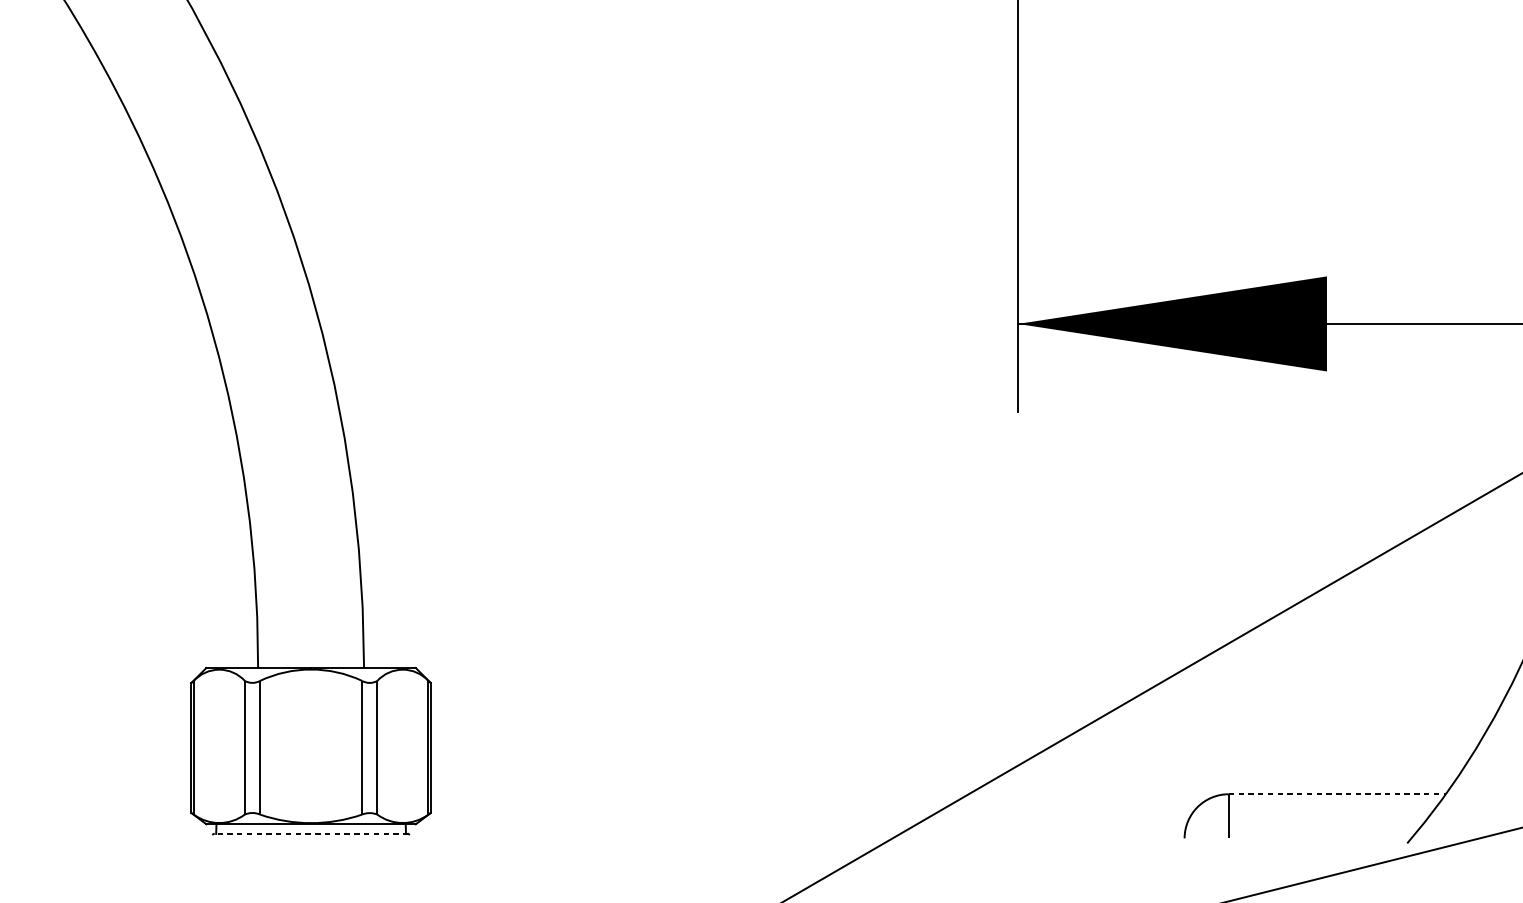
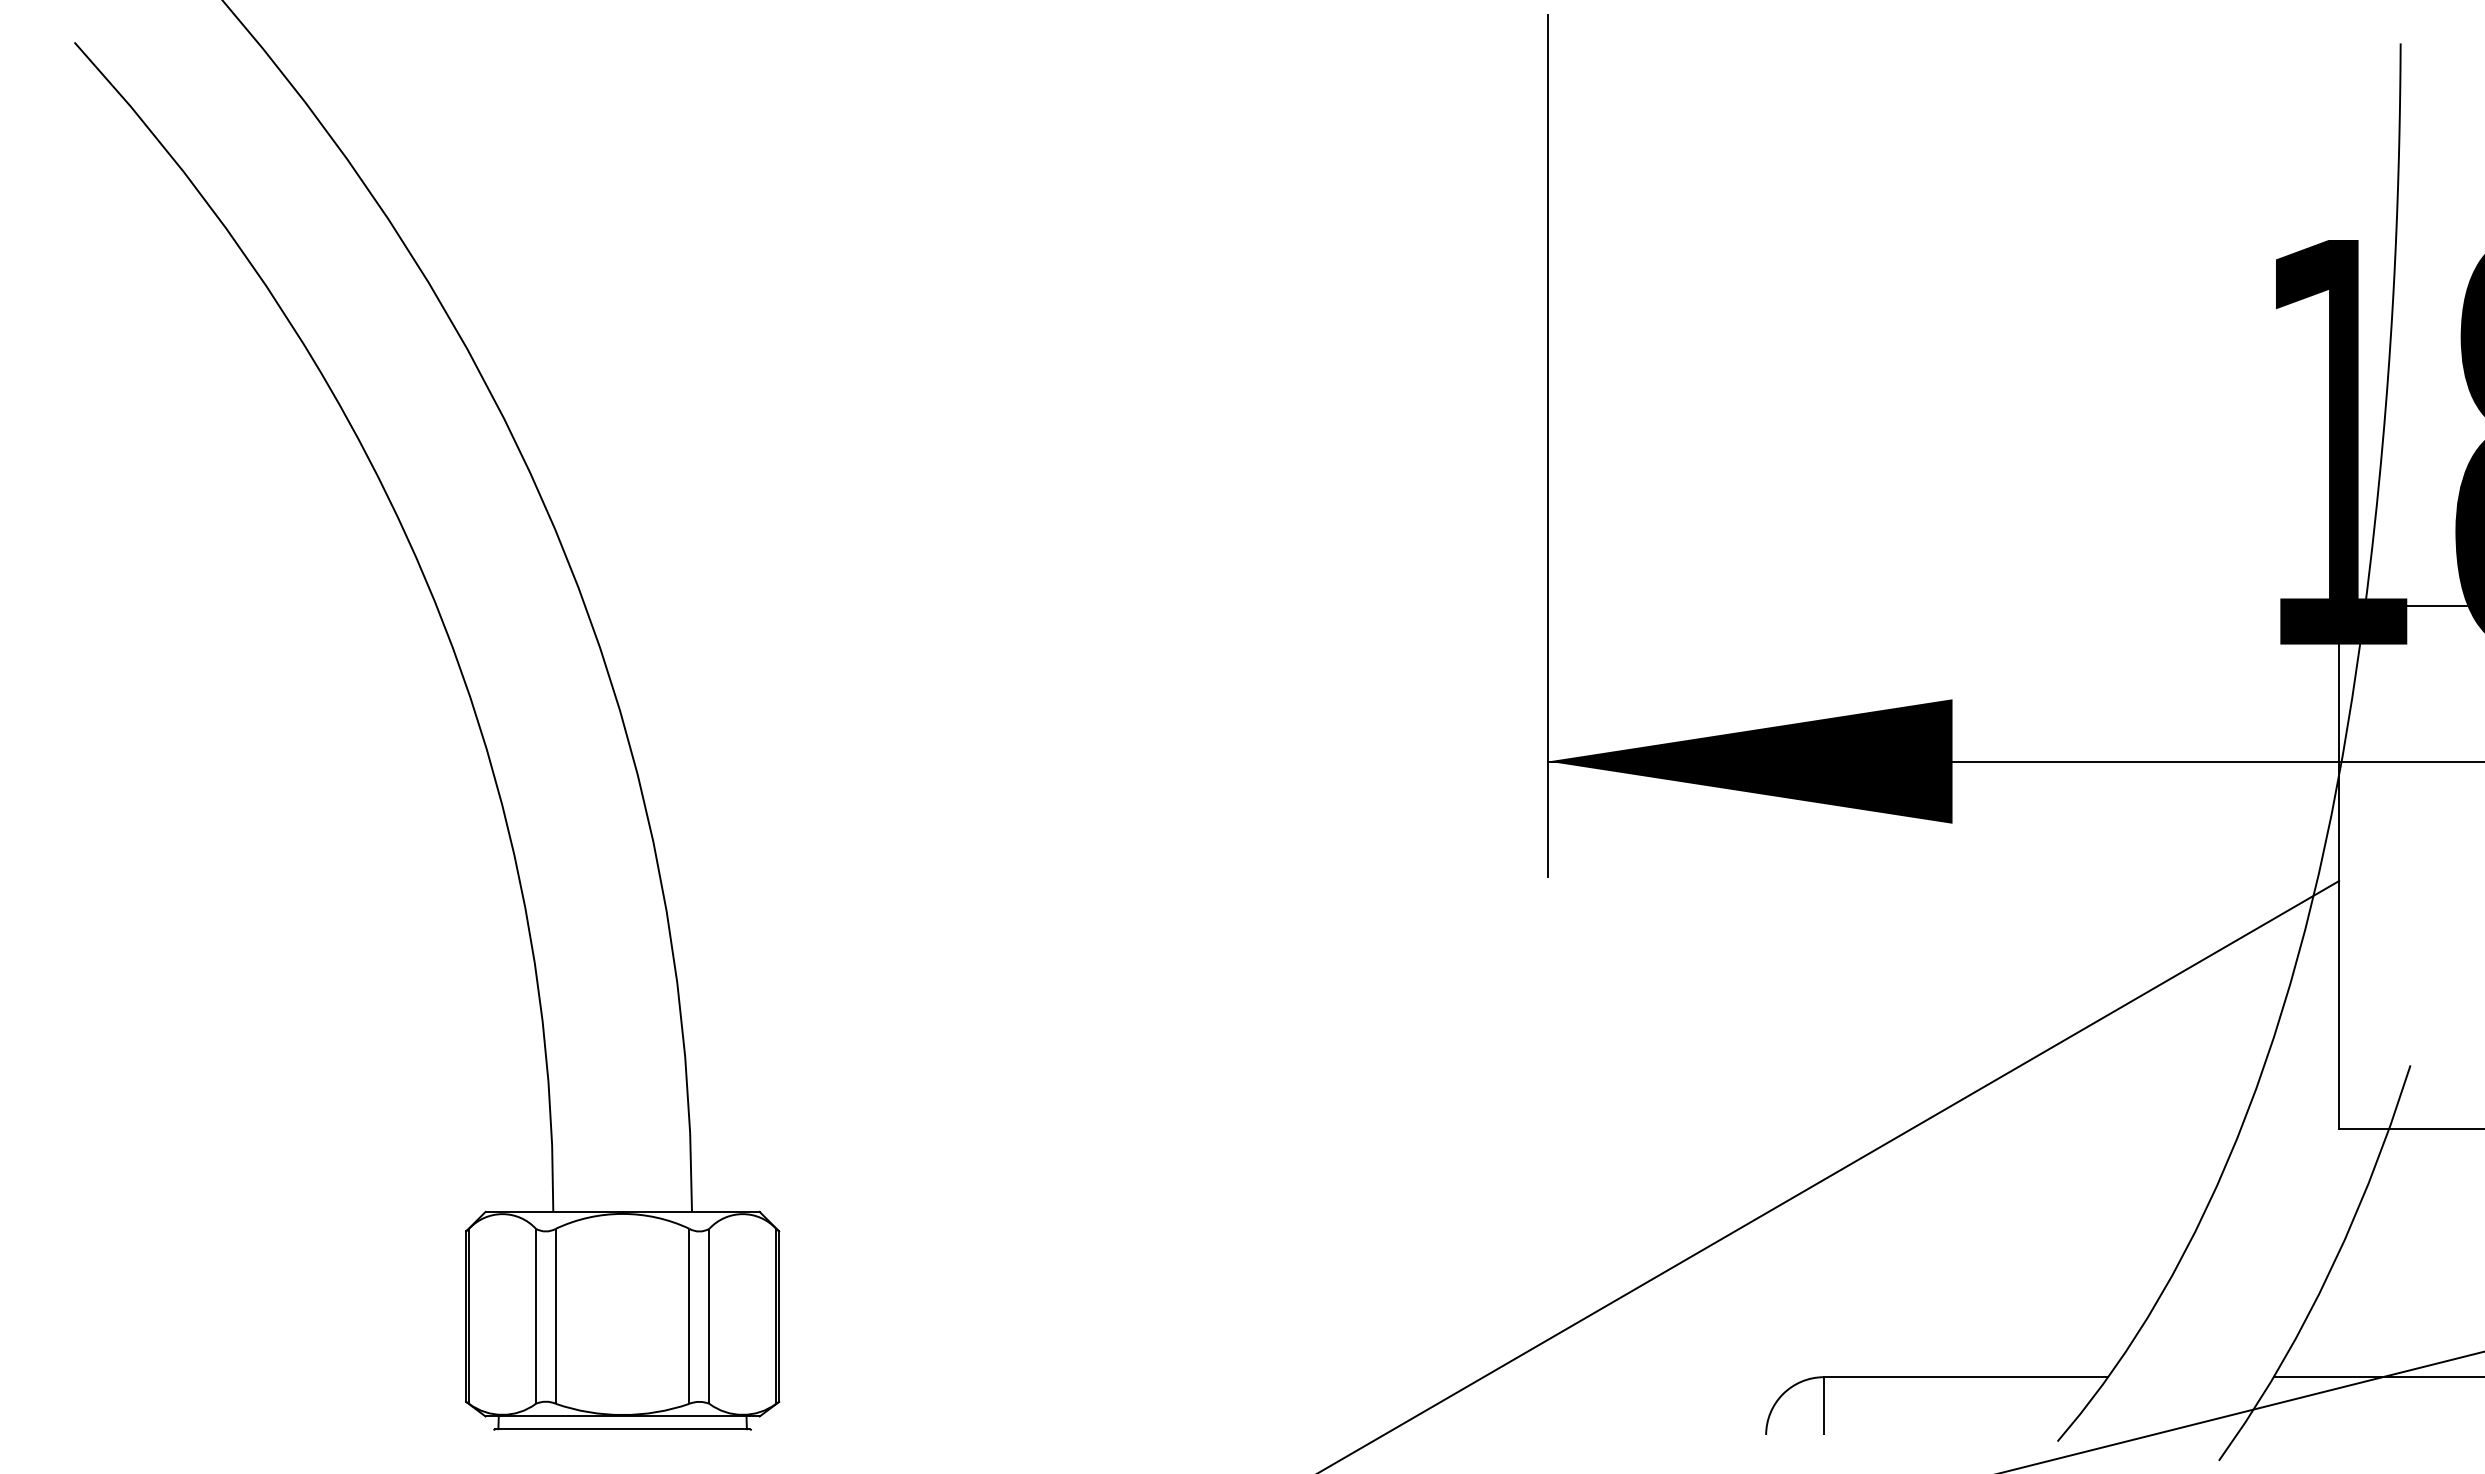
line: (1337, 794) -> (1966, 1377), dashed -> solid
line: (310, 834) -> (622, 1429), dashed -> solid

